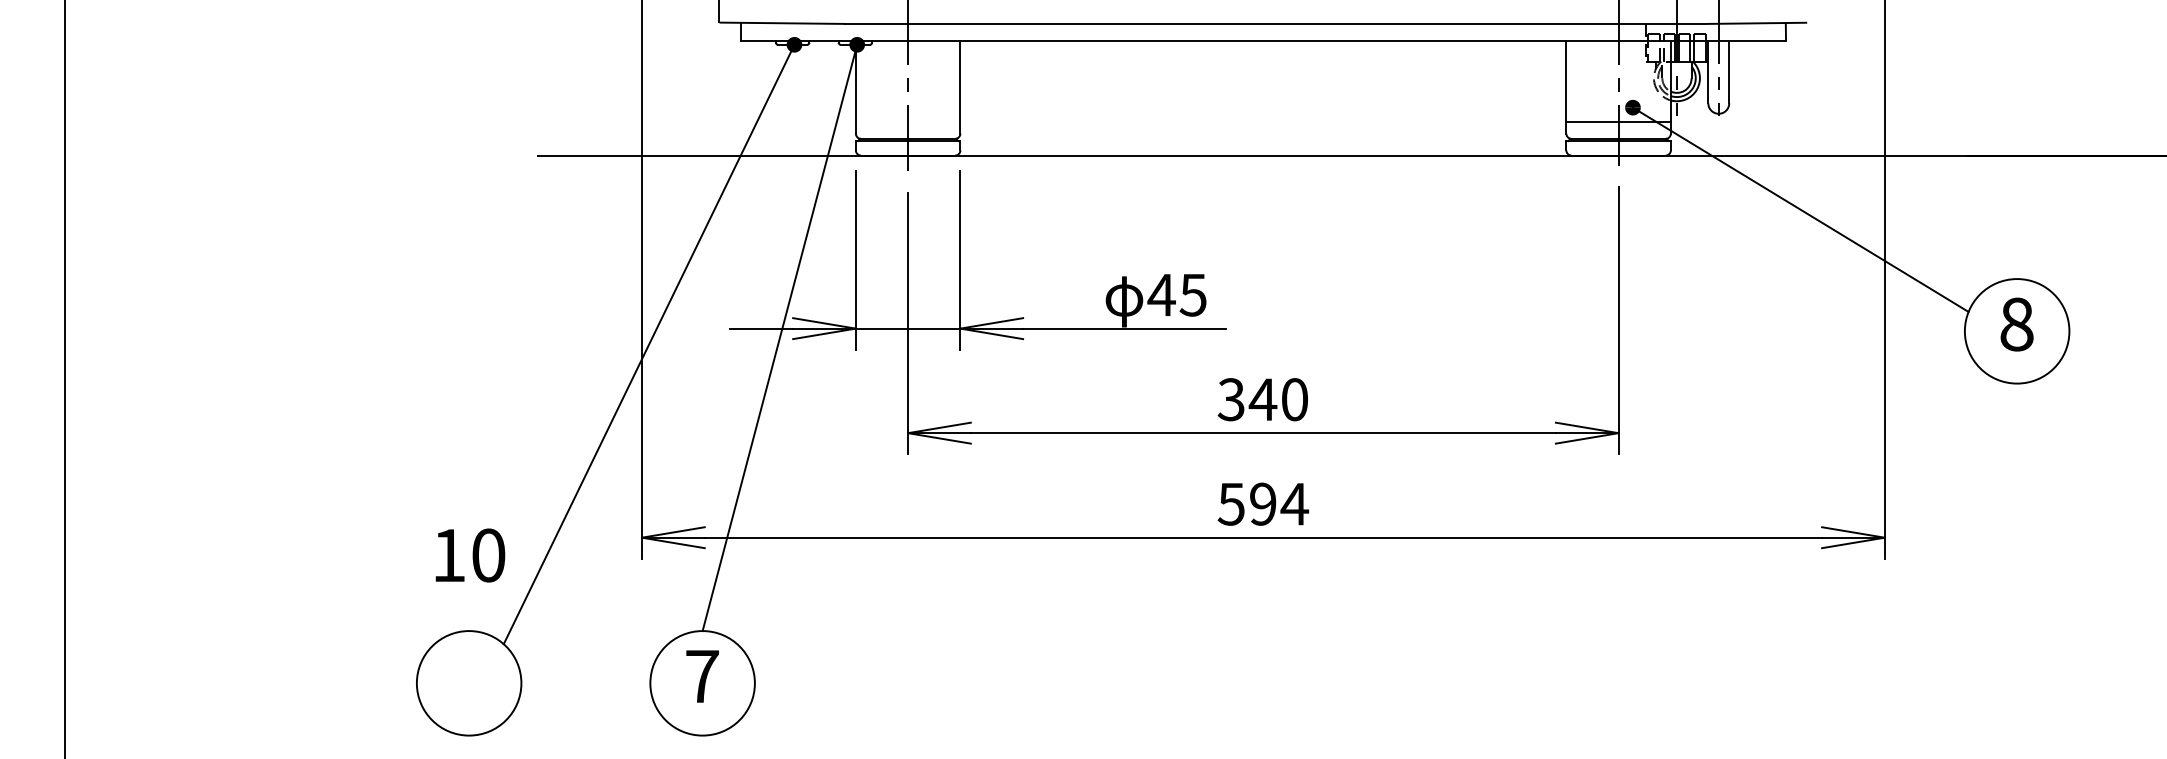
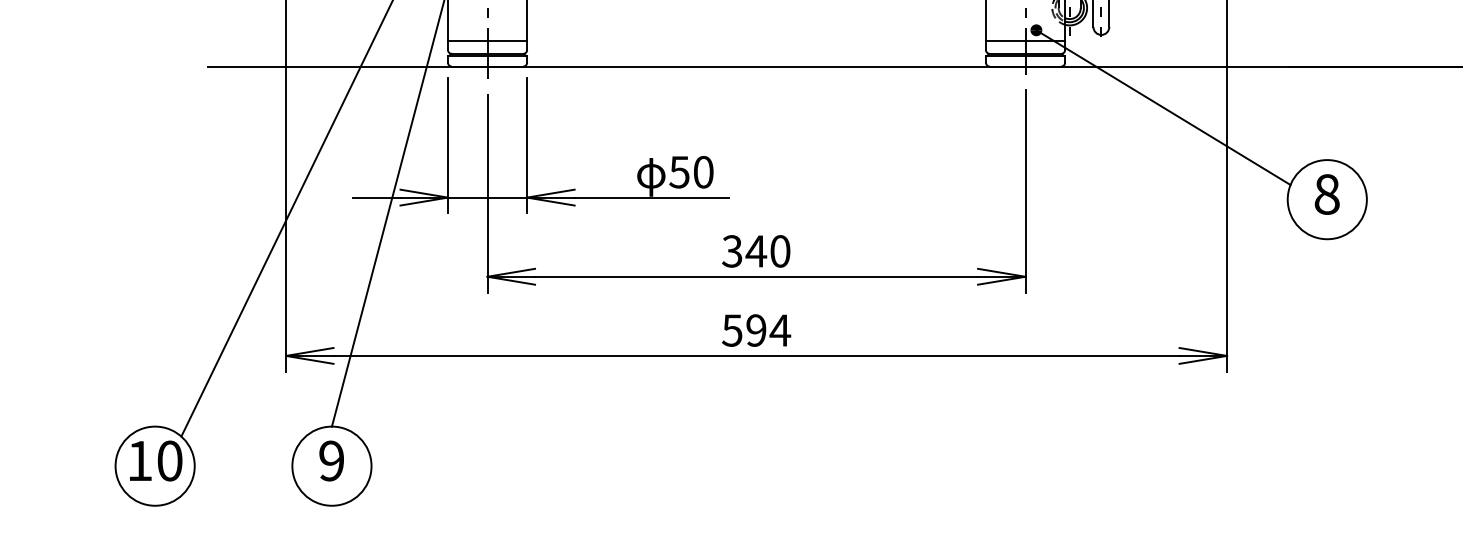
line: (907, 122) -> (487, 41), added
text: (1176, 294) -> (690, 171), 45 -> 50
text: (470, 555) -> (156, 461), moved
text: (702, 676) -> (331, 461), 7 -> 9

